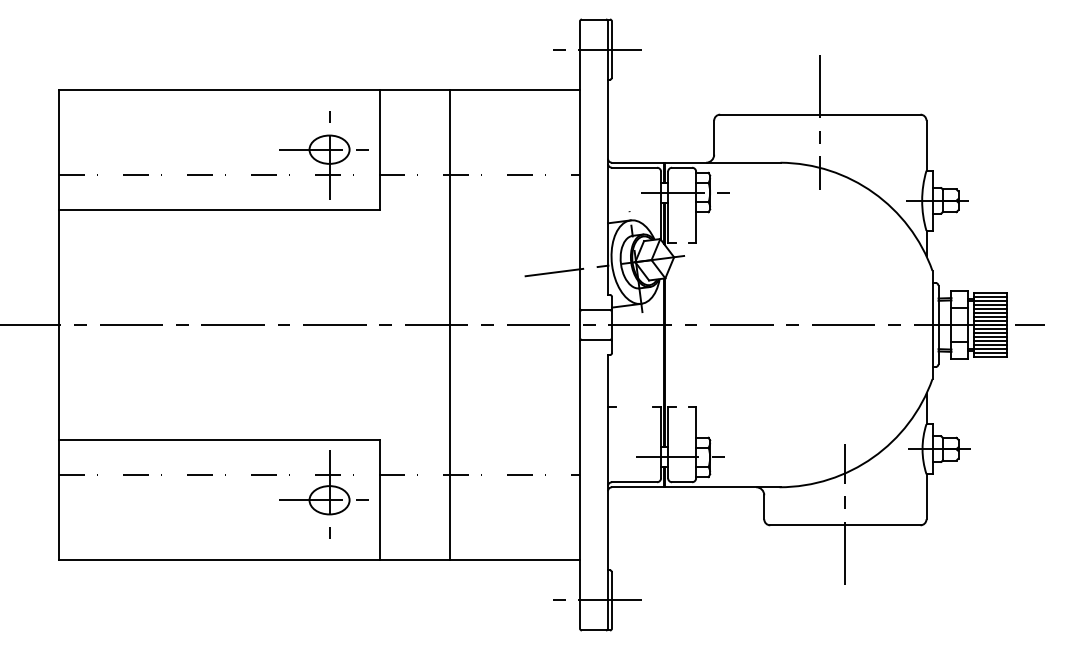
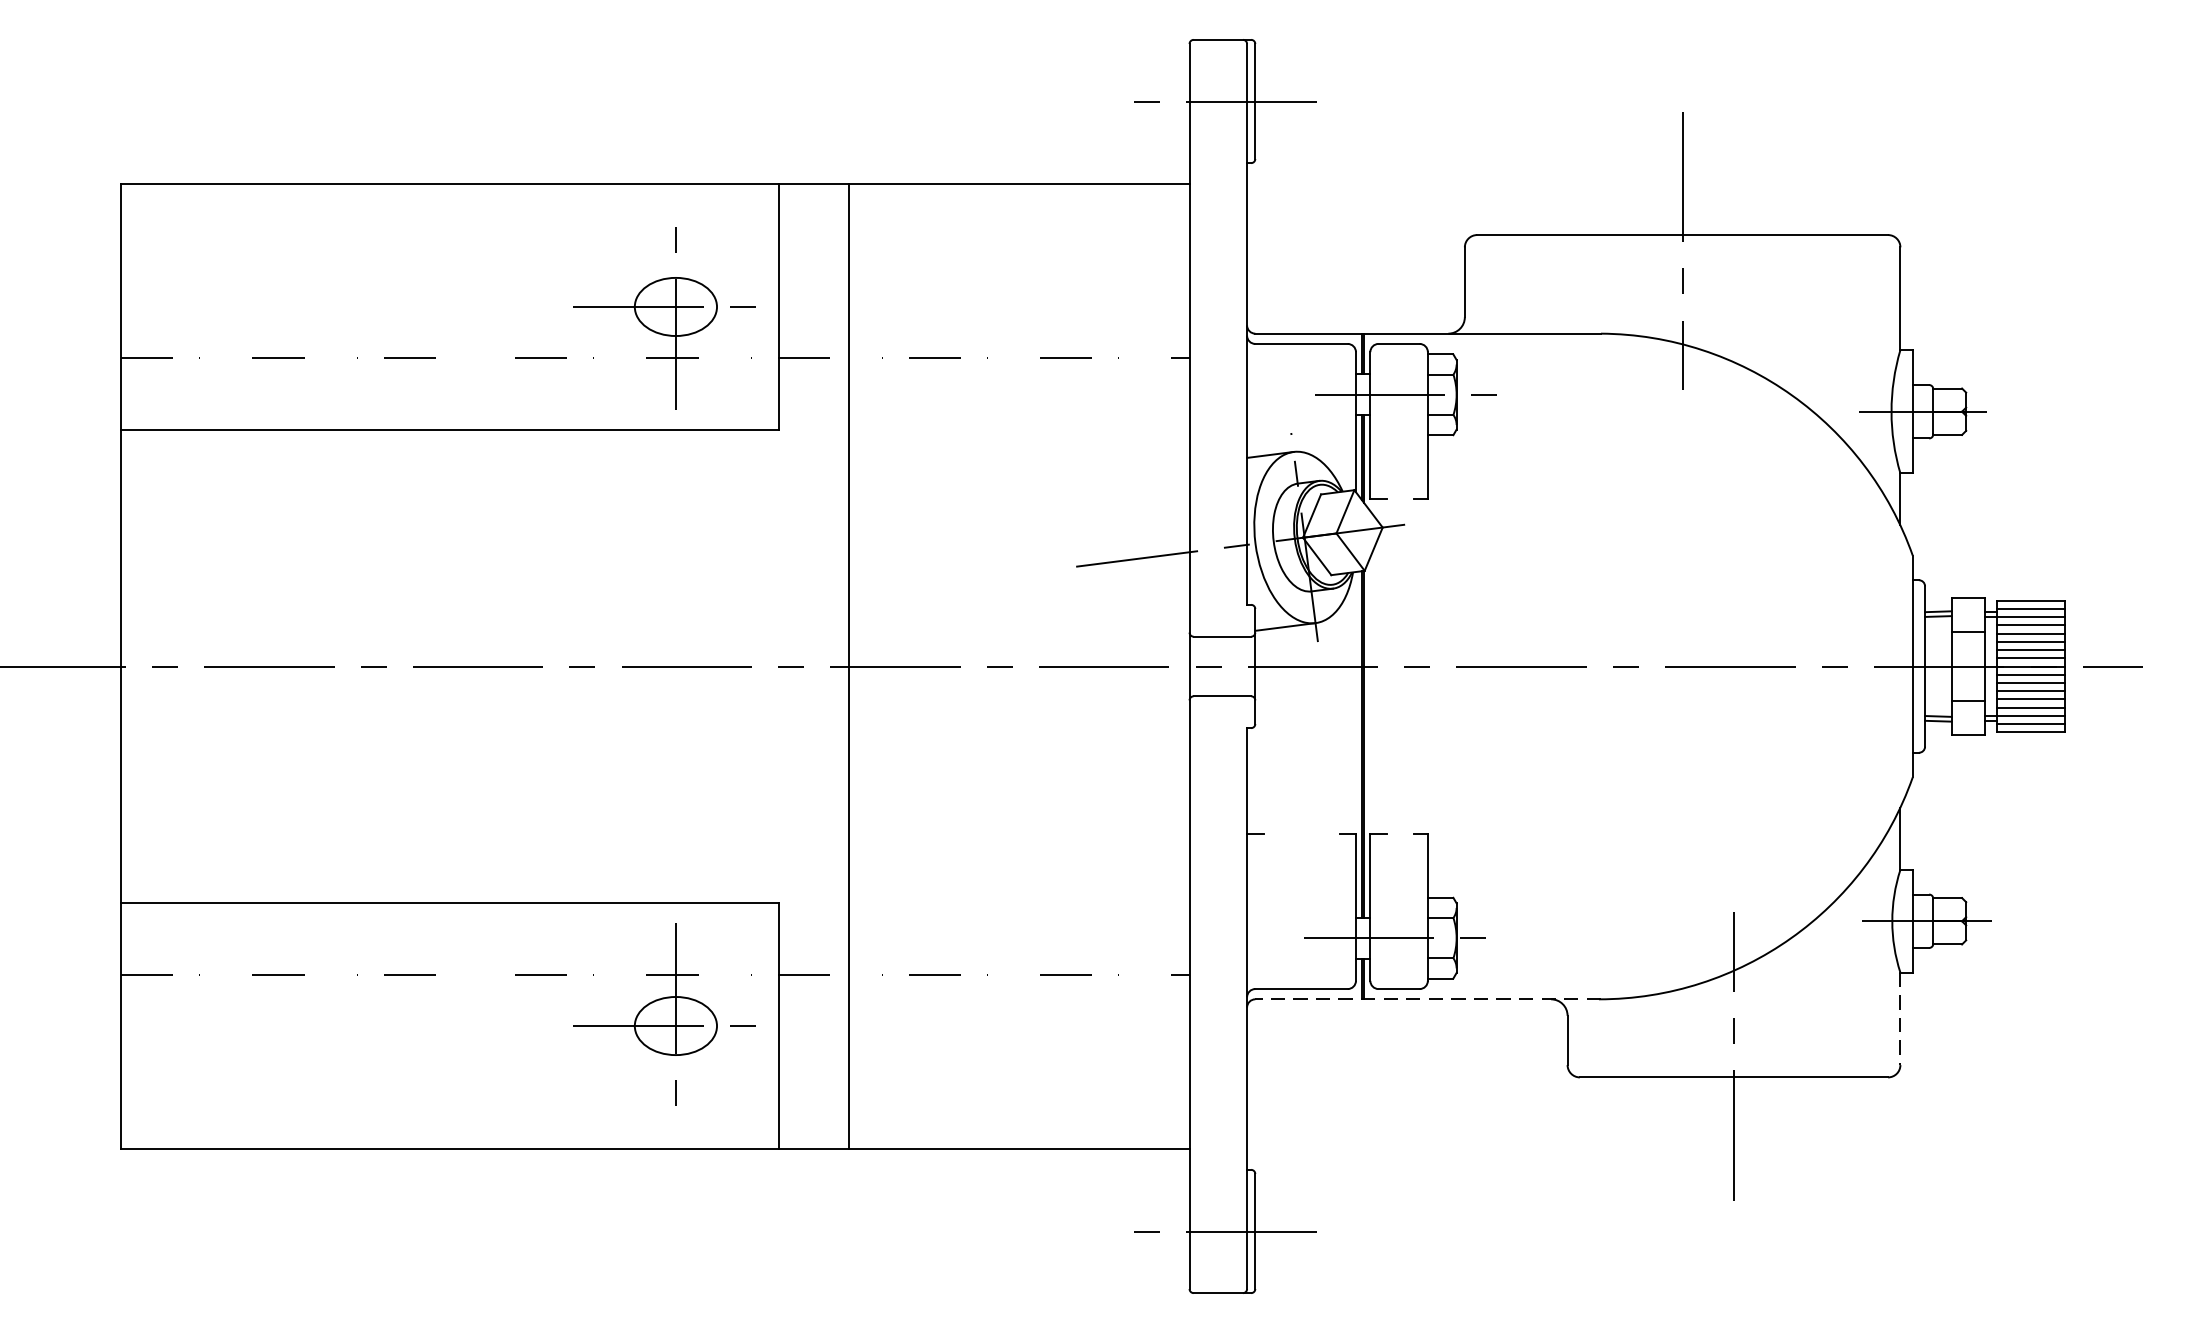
line: (449, 324) -> (848, 665), moved
line: (695, 487) -> (1426, 999), solid -> dashed
line: (926, 496) -> (1900, 1018), solid -> dashed

